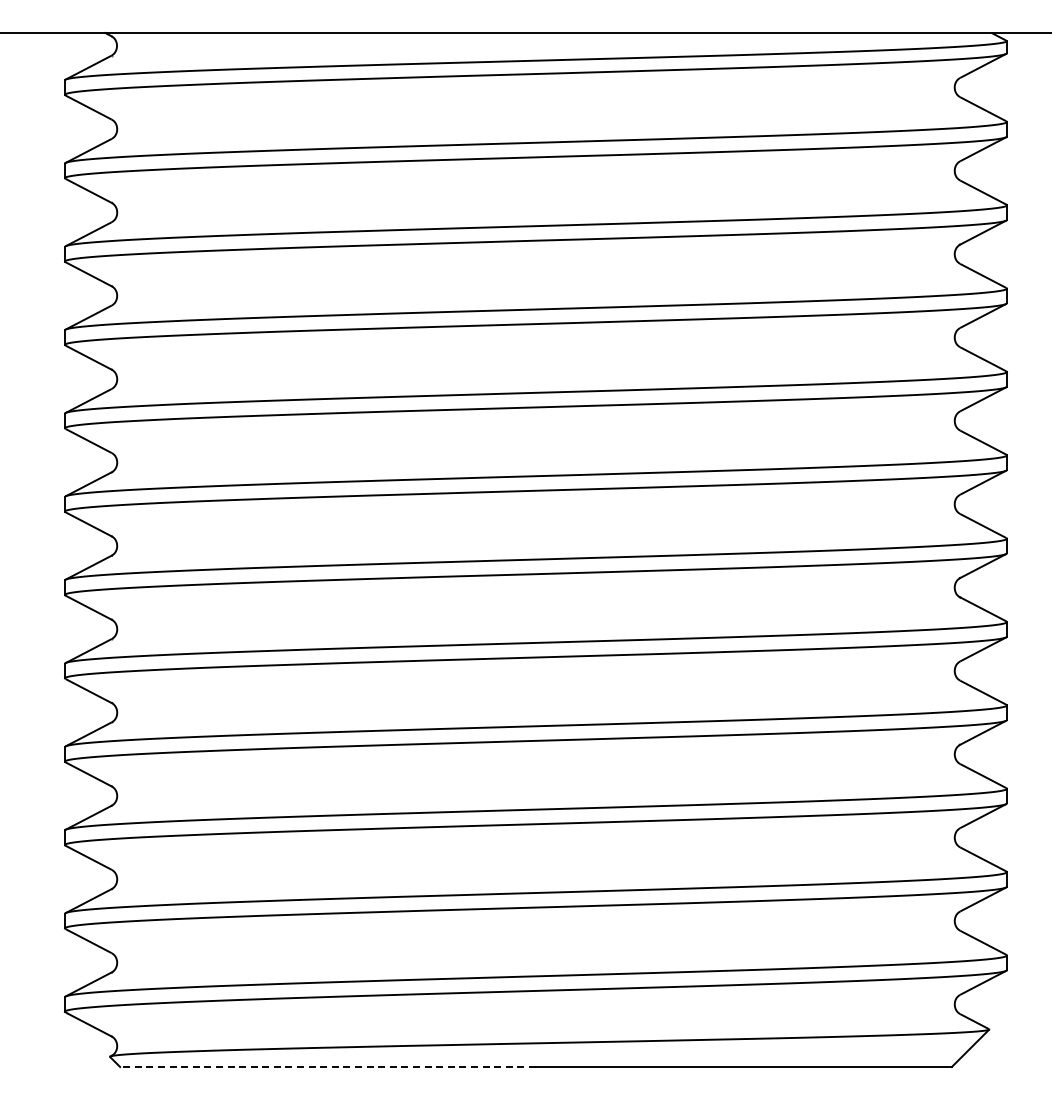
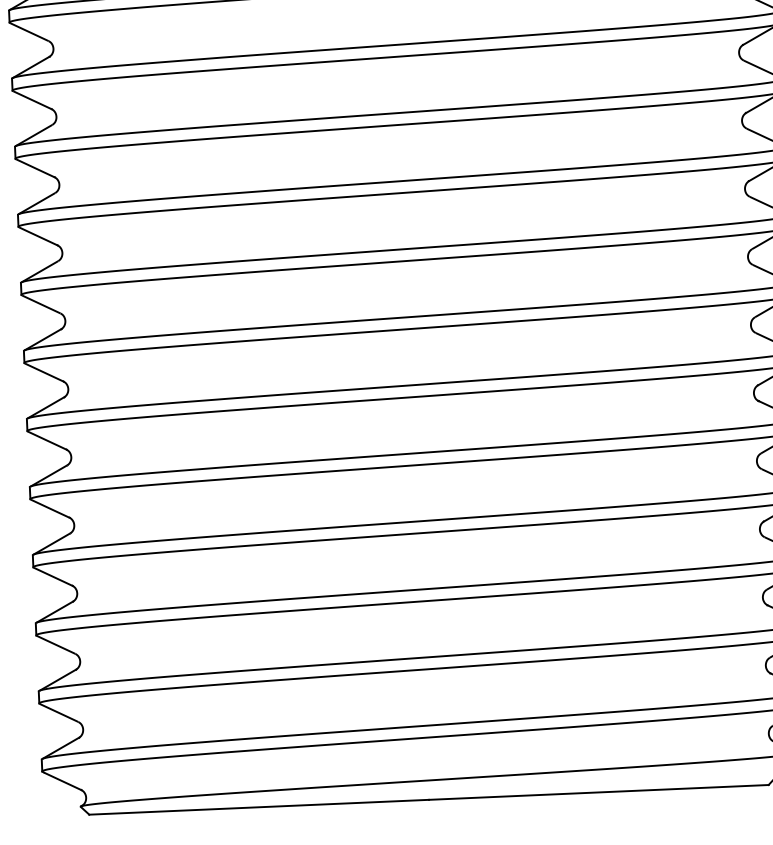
line: (328, 1067) -> (259, 807), dashed -> solid

